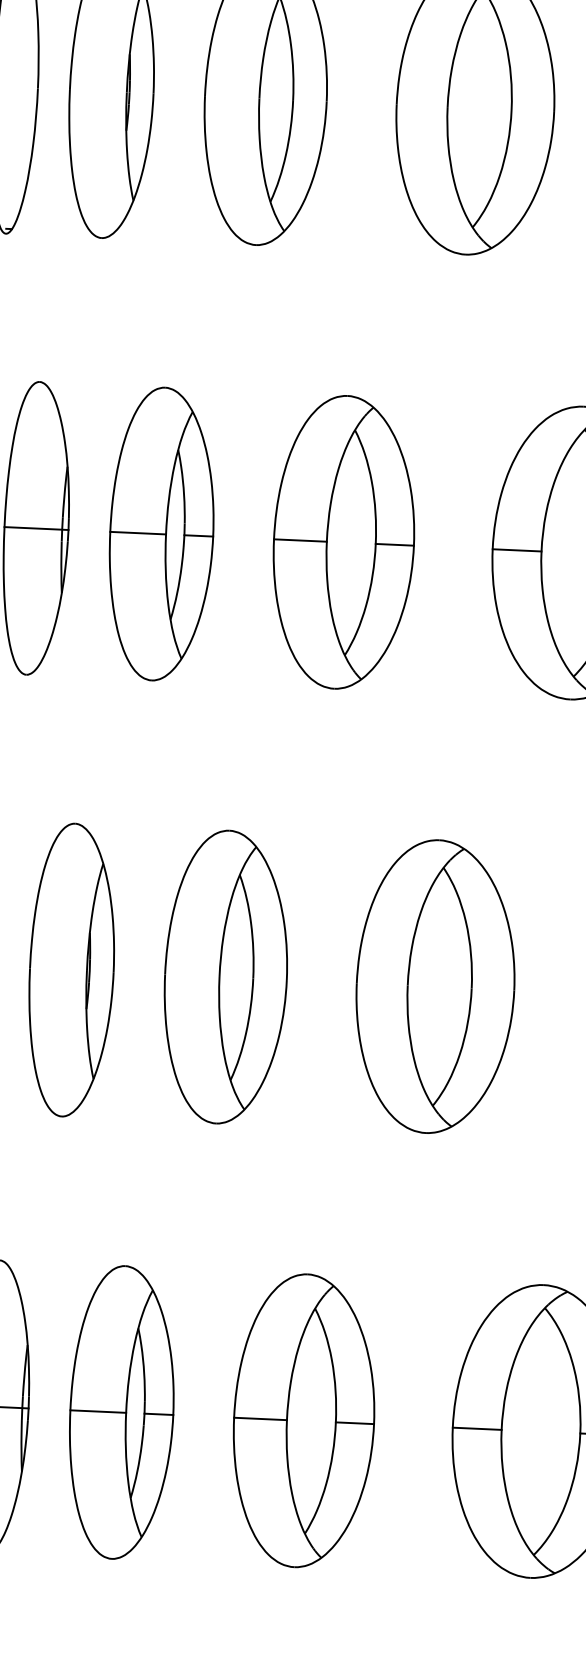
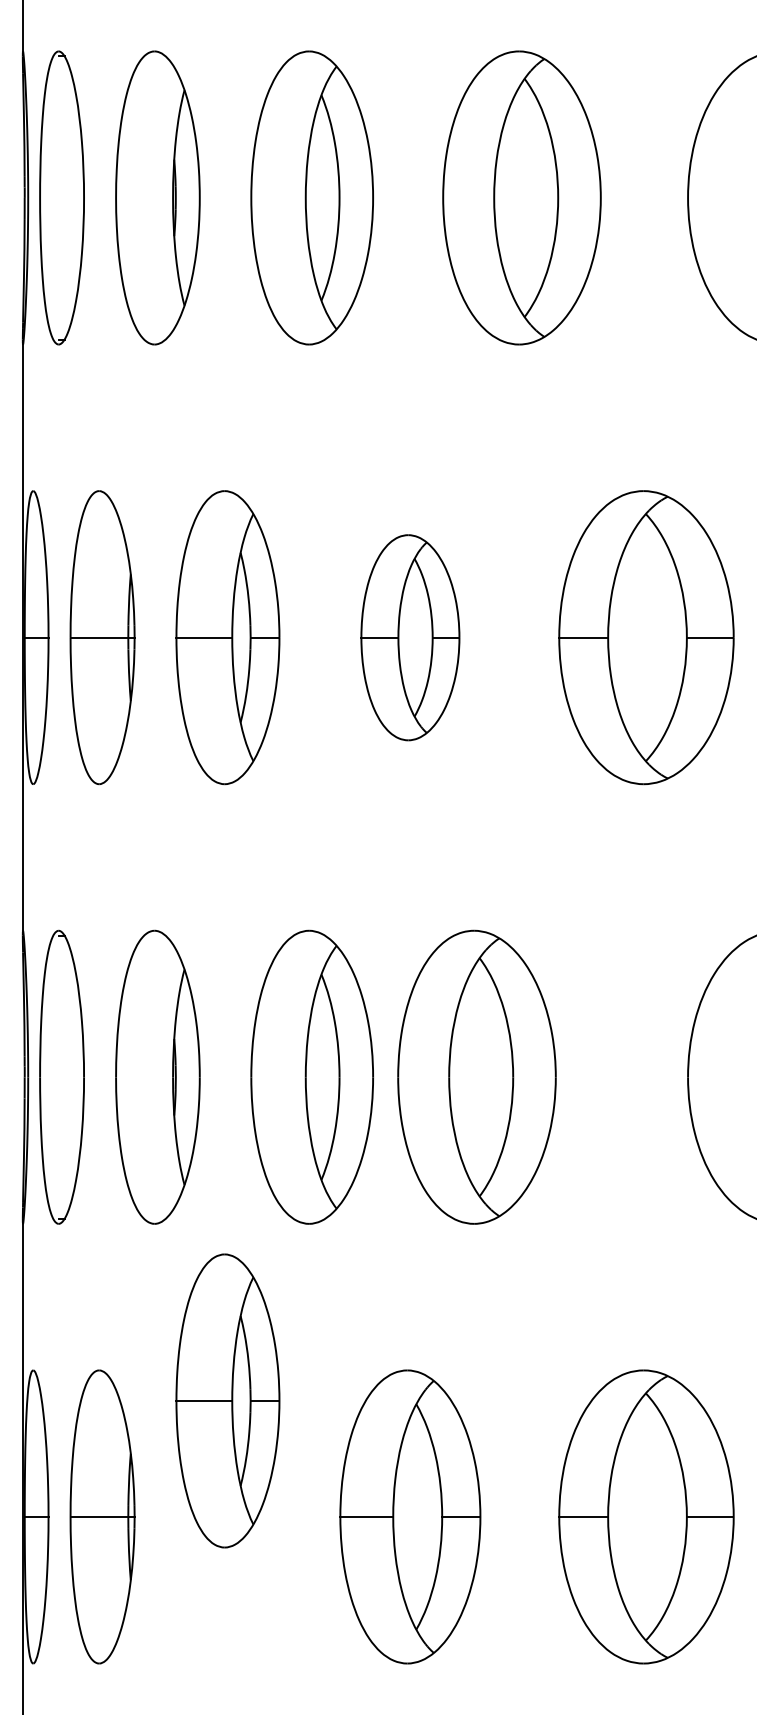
part: (344, 542) -> (410, 637), size x0.7
part: (435, 985) -> (476, 1076), moved
part: (121, 1412) -> (227, 1400), moved

